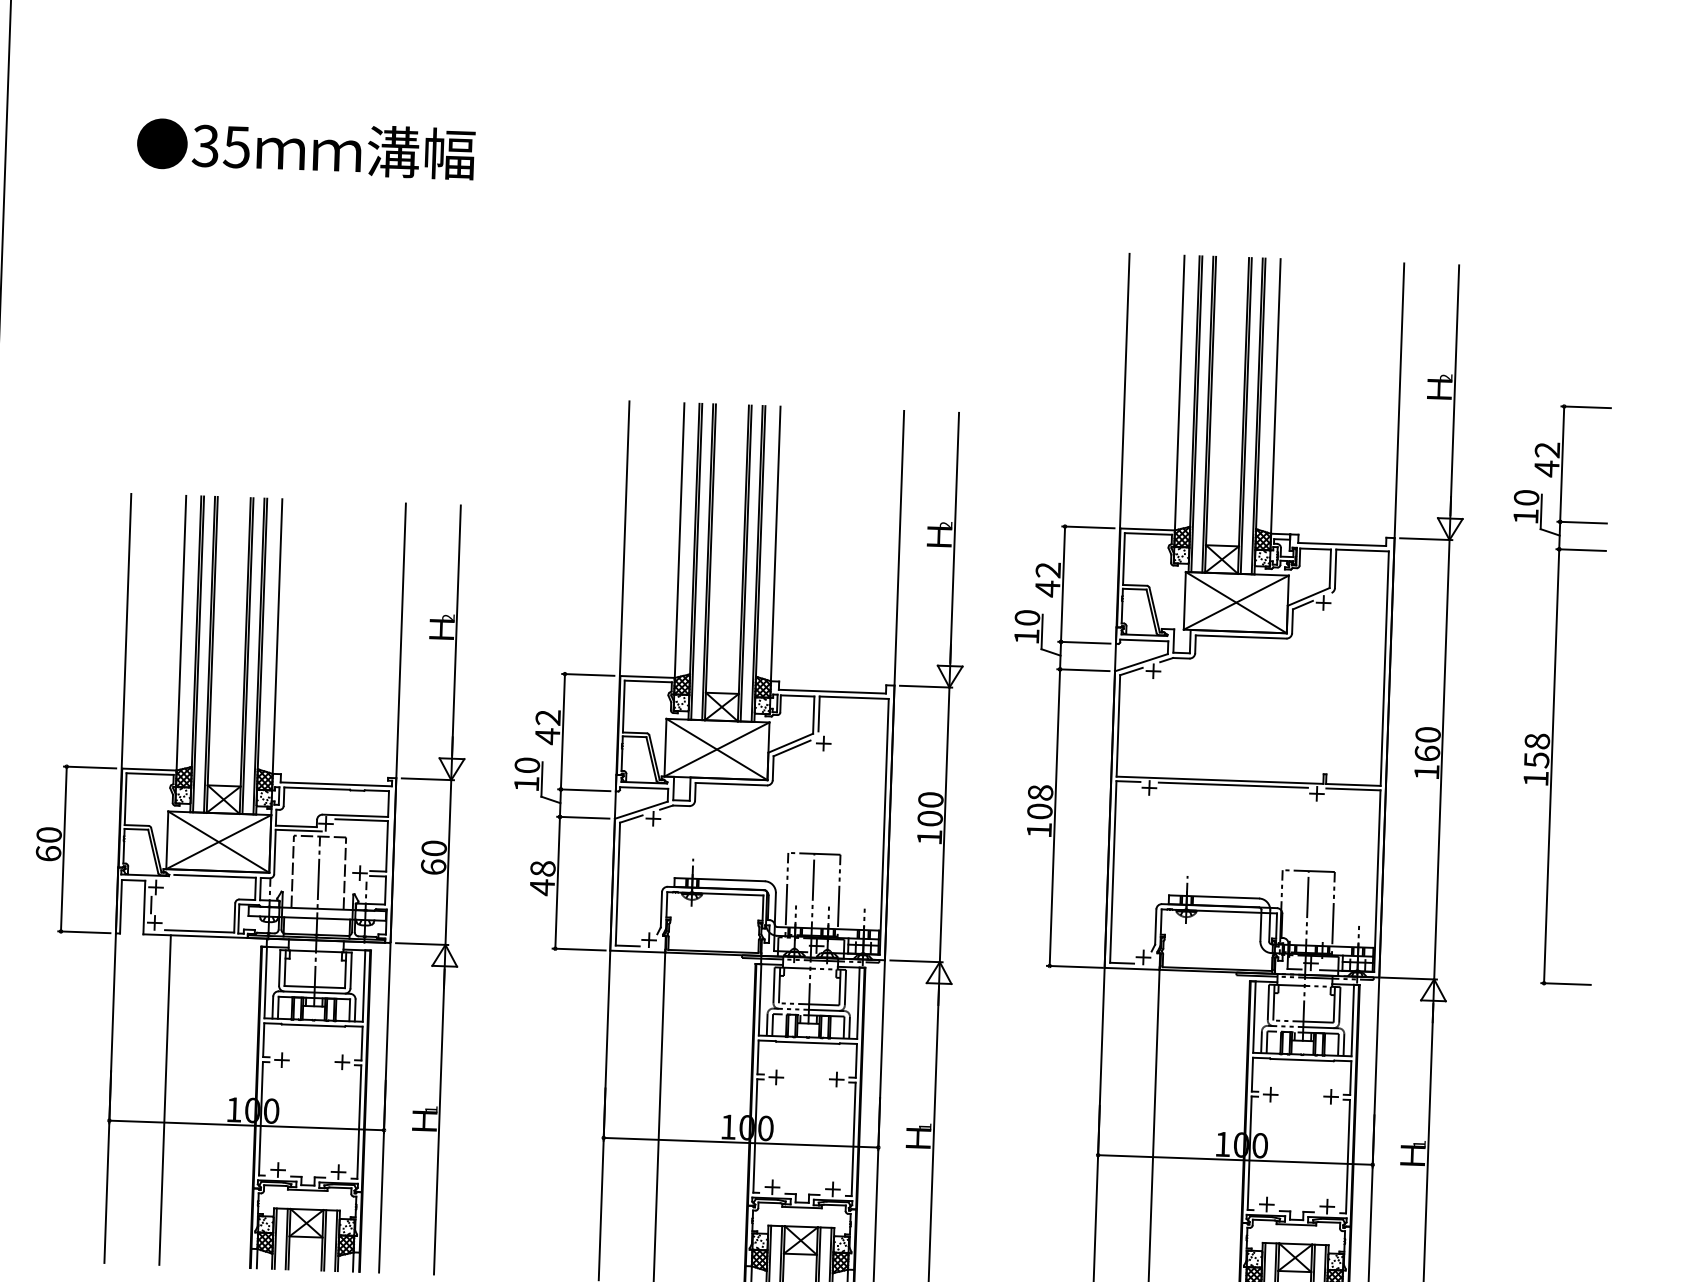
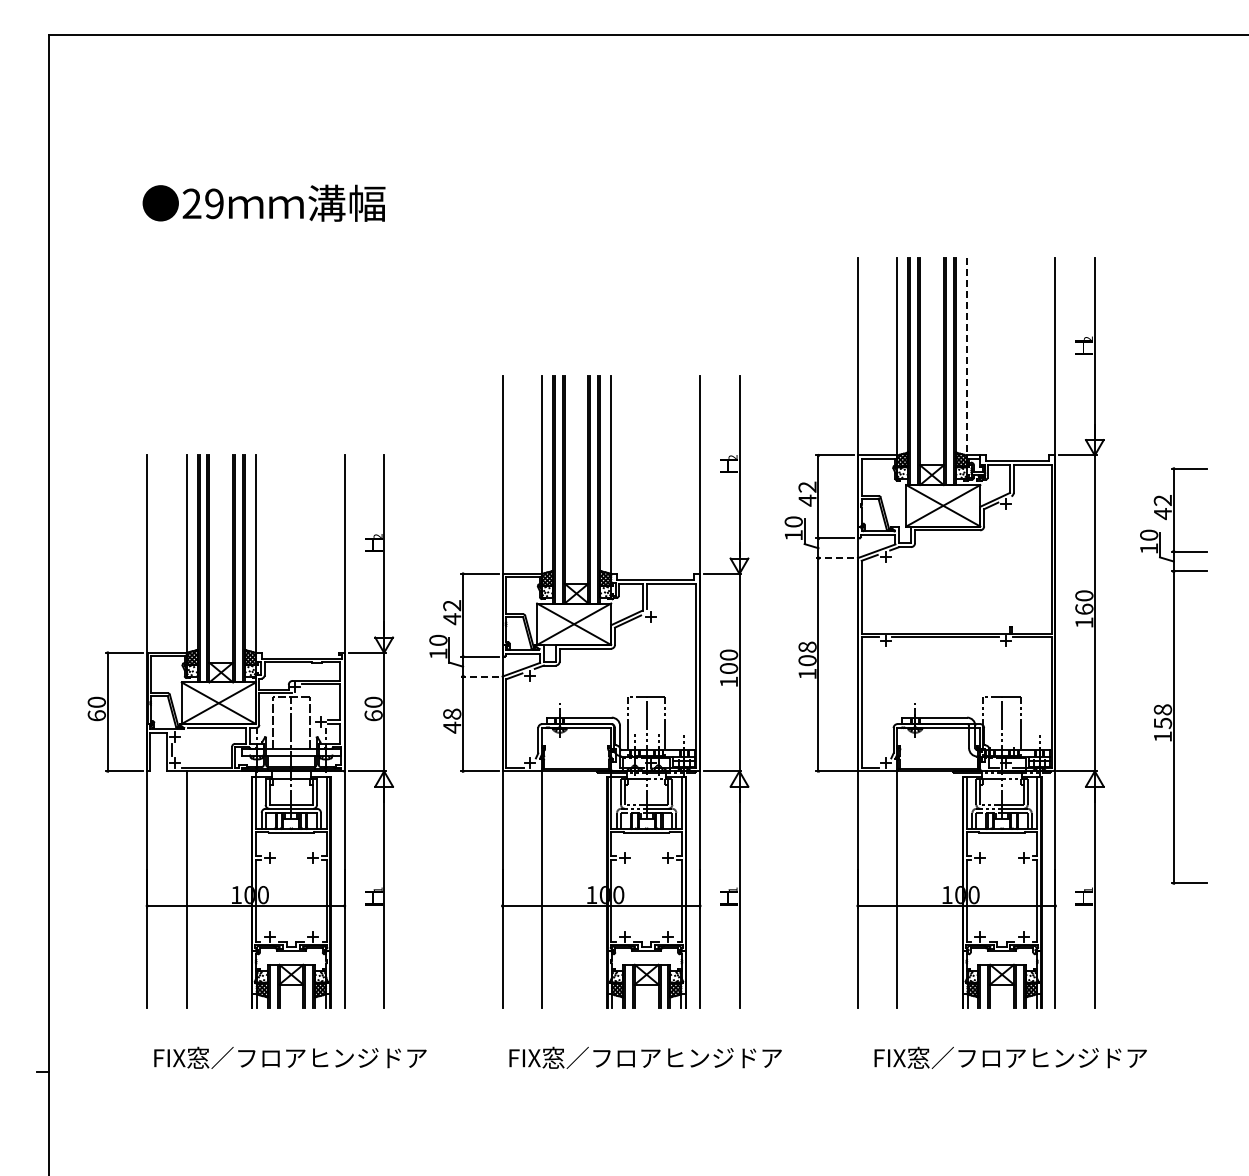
text: (220, 146) -> (202, 203), 35 -> 29
line: (1275, 396) -> (966, 356), solid -> dashed
line: (1083, 670) -> (835, 558), solid -> dashed
part: (1553, 694) -> (1173, 675), moved
line: (582, 817) -> (479, 676), solid -> dashed

